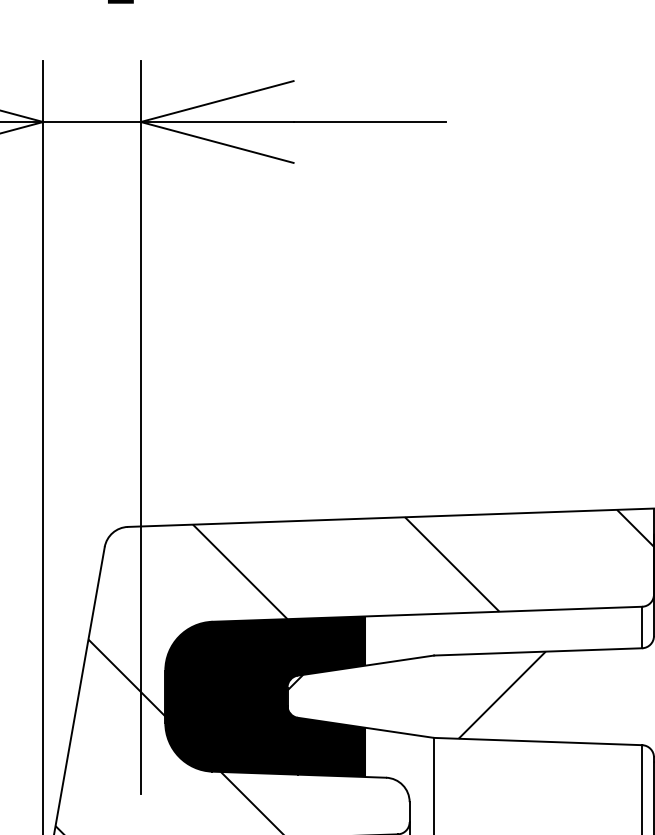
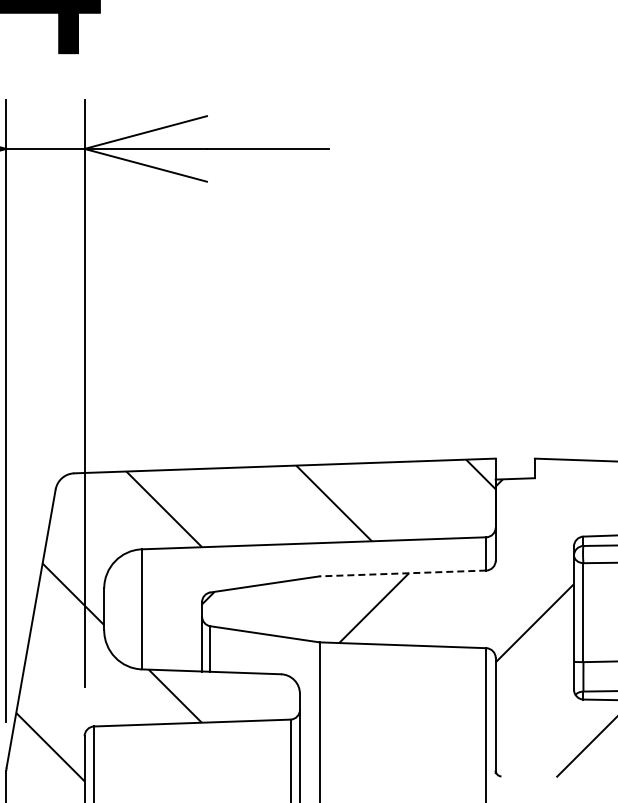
line: (537, 651) -> (402, 573), solid -> dashed
fill: (265, 696) -> (184, 609), removed

